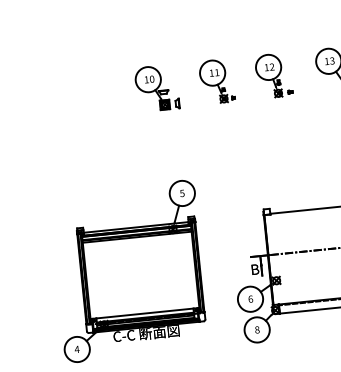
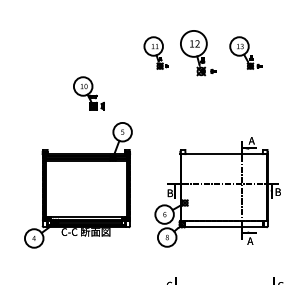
part: (272, 75) -> (197, 52), size x1.4
part: (156, 88) -> (88, 93), moved

